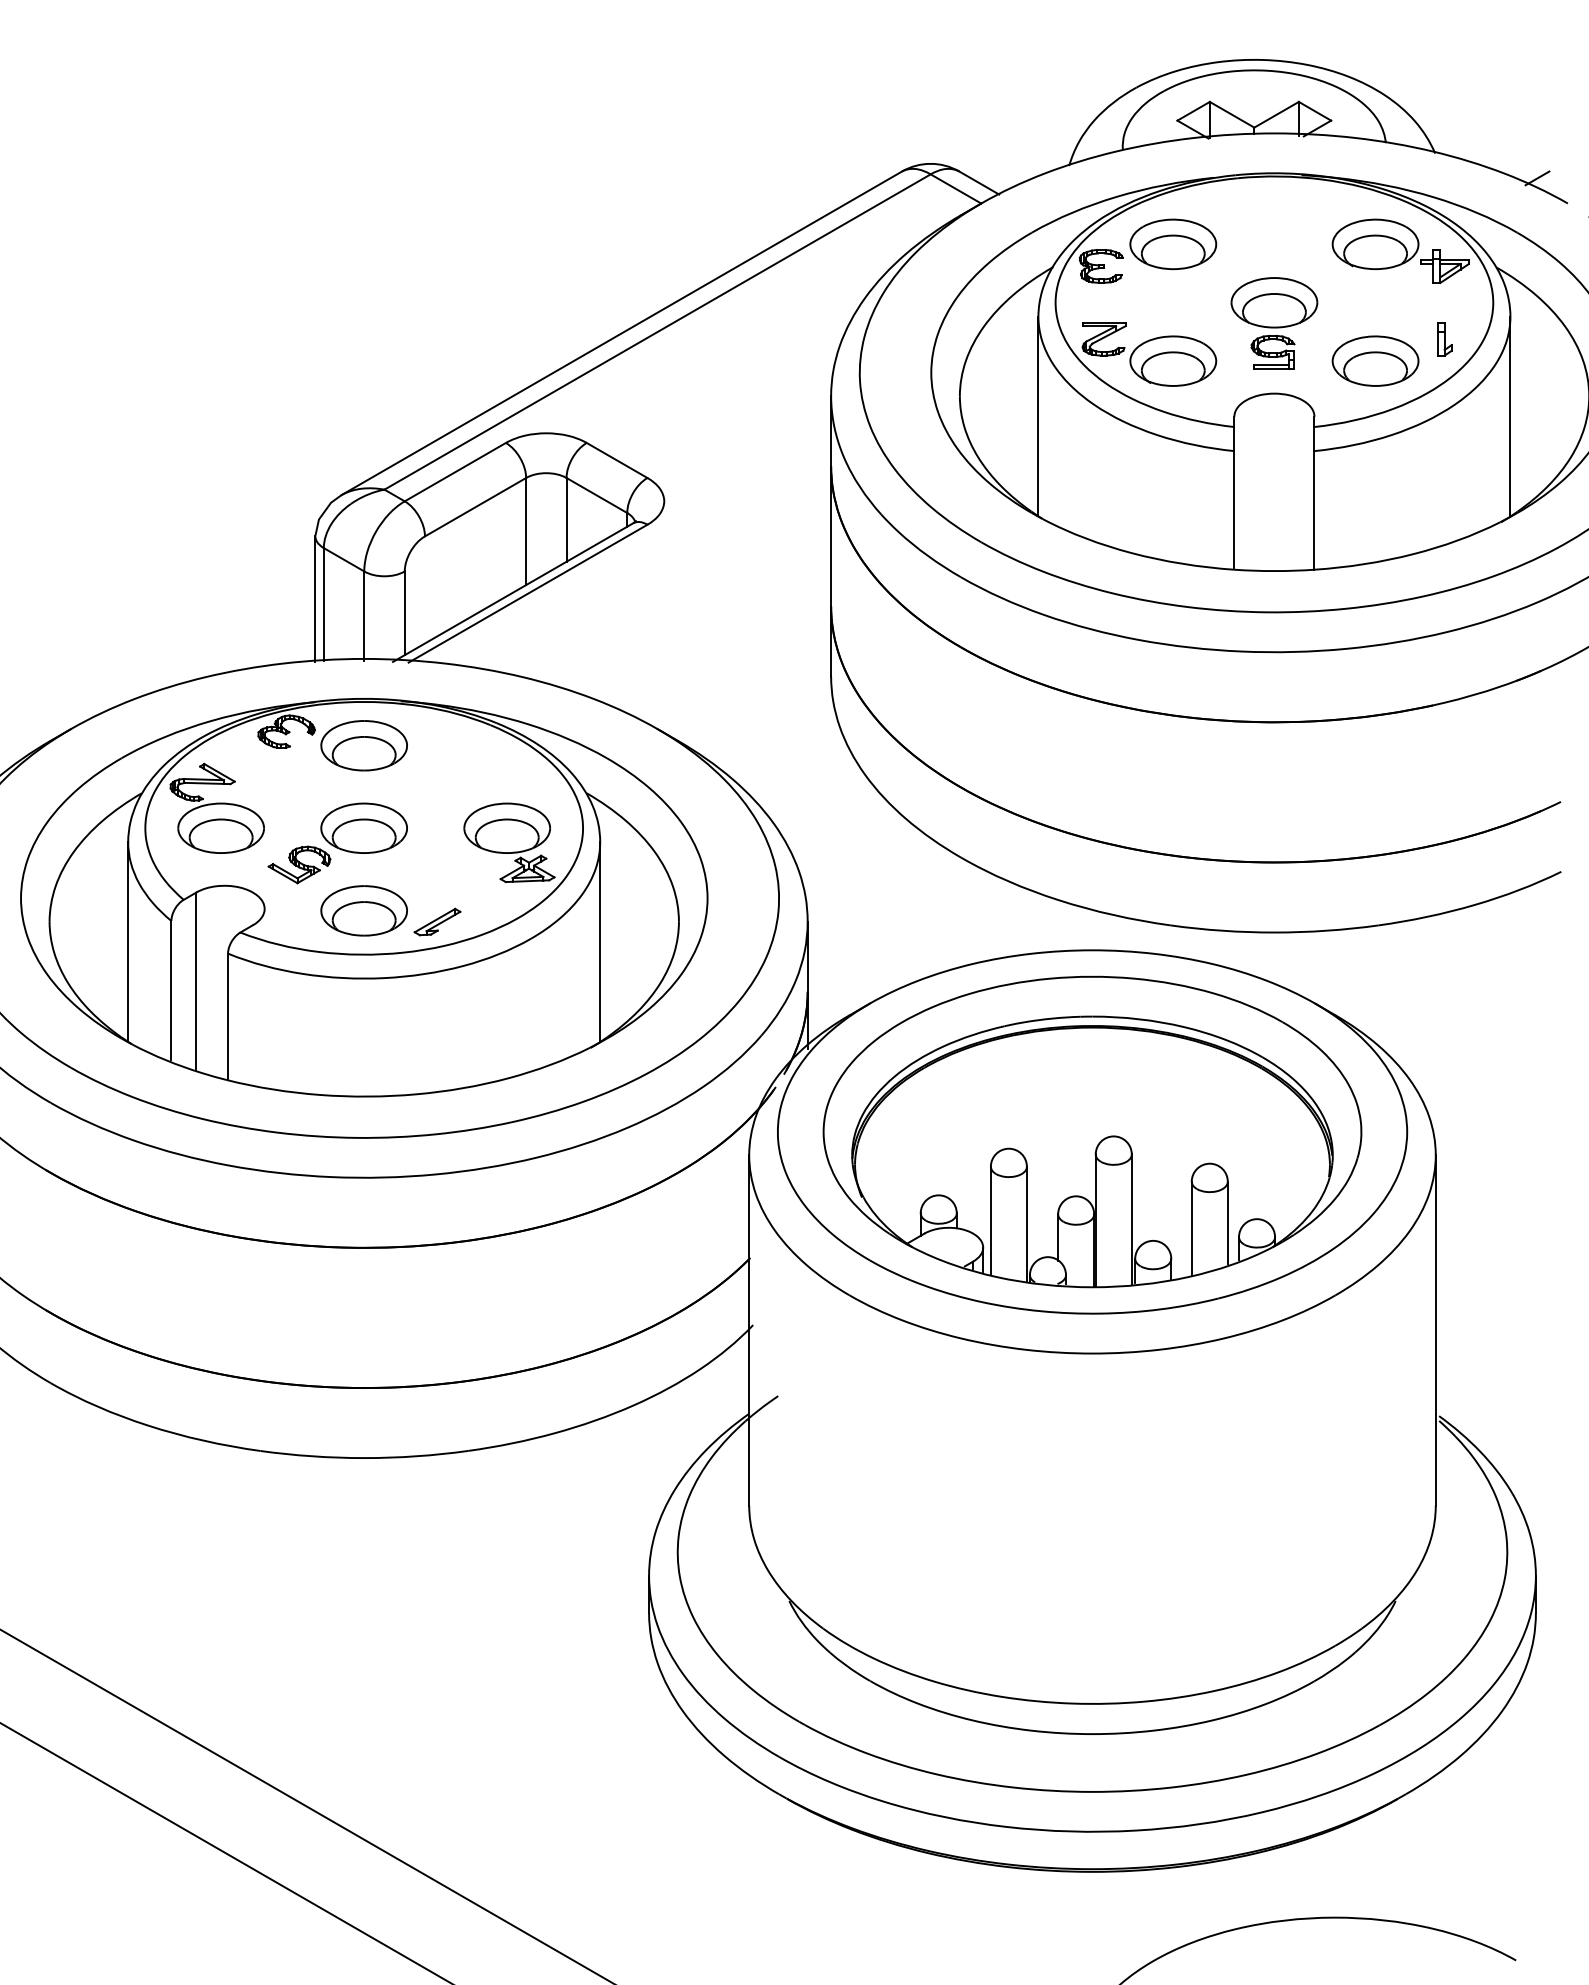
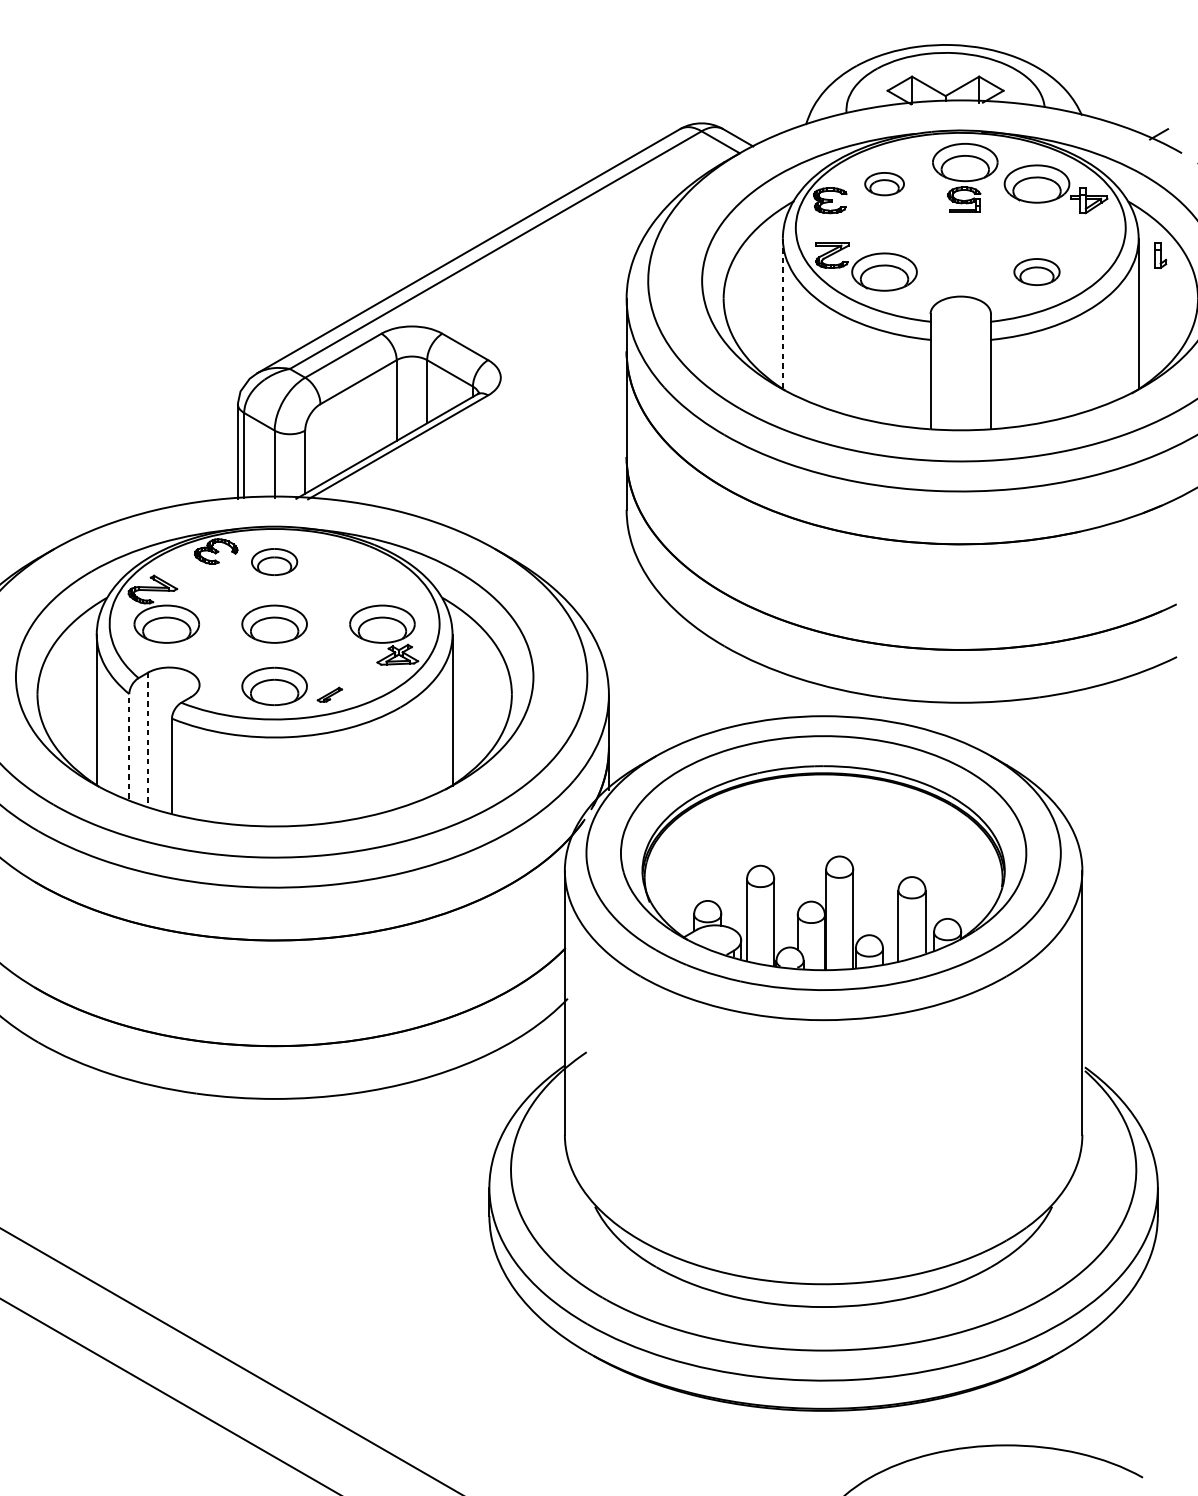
part: (1173, 244) -> (884, 184), size x0.6
part: (1274, 323) -> (965, 178), moved
part: (1444, 339) -> (1160, 255), moved
part: (1375, 360) -> (1036, 271), size x0.7
line: (1038, 416) -> (782, 313), solid -> dashed
part: (363, 745) -> (274, 561), size x0.7
part: (299, 864) -> (225, 651), removed
part: (437, 921) -> (329, 694), size x0.7
line: (196, 981) -> (148, 739), solid -> dashed
line: (171, 989) -> (129, 745), solid -> dashed

